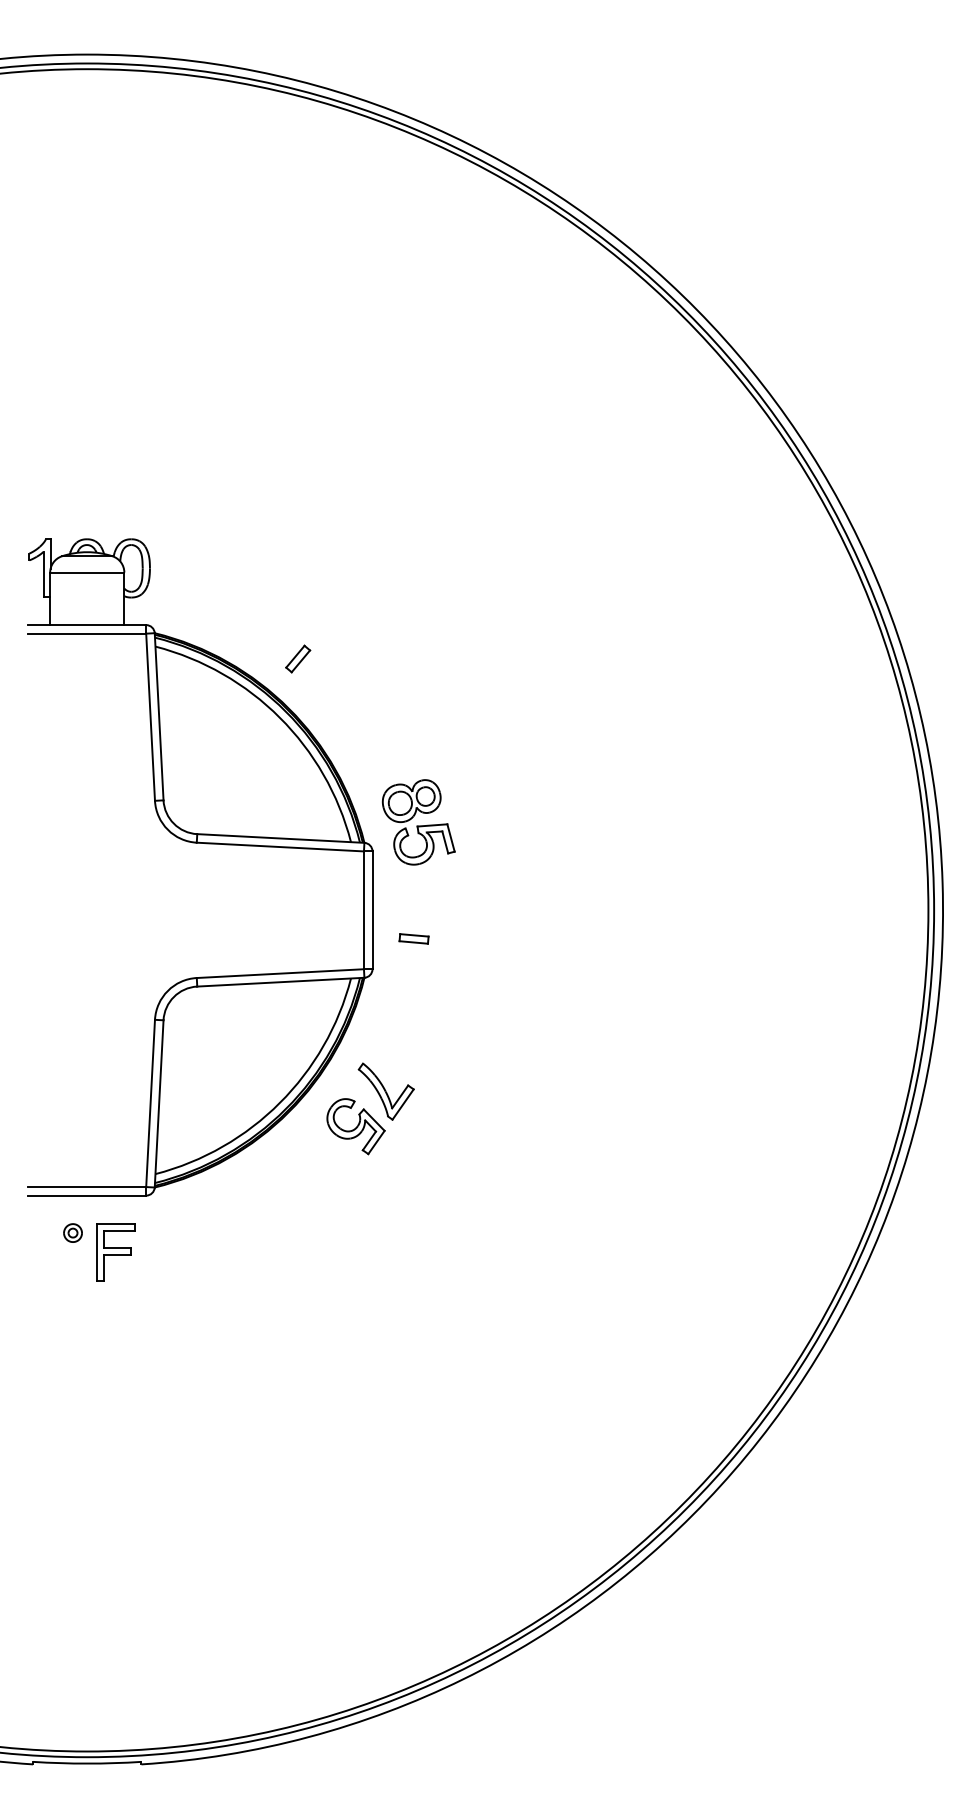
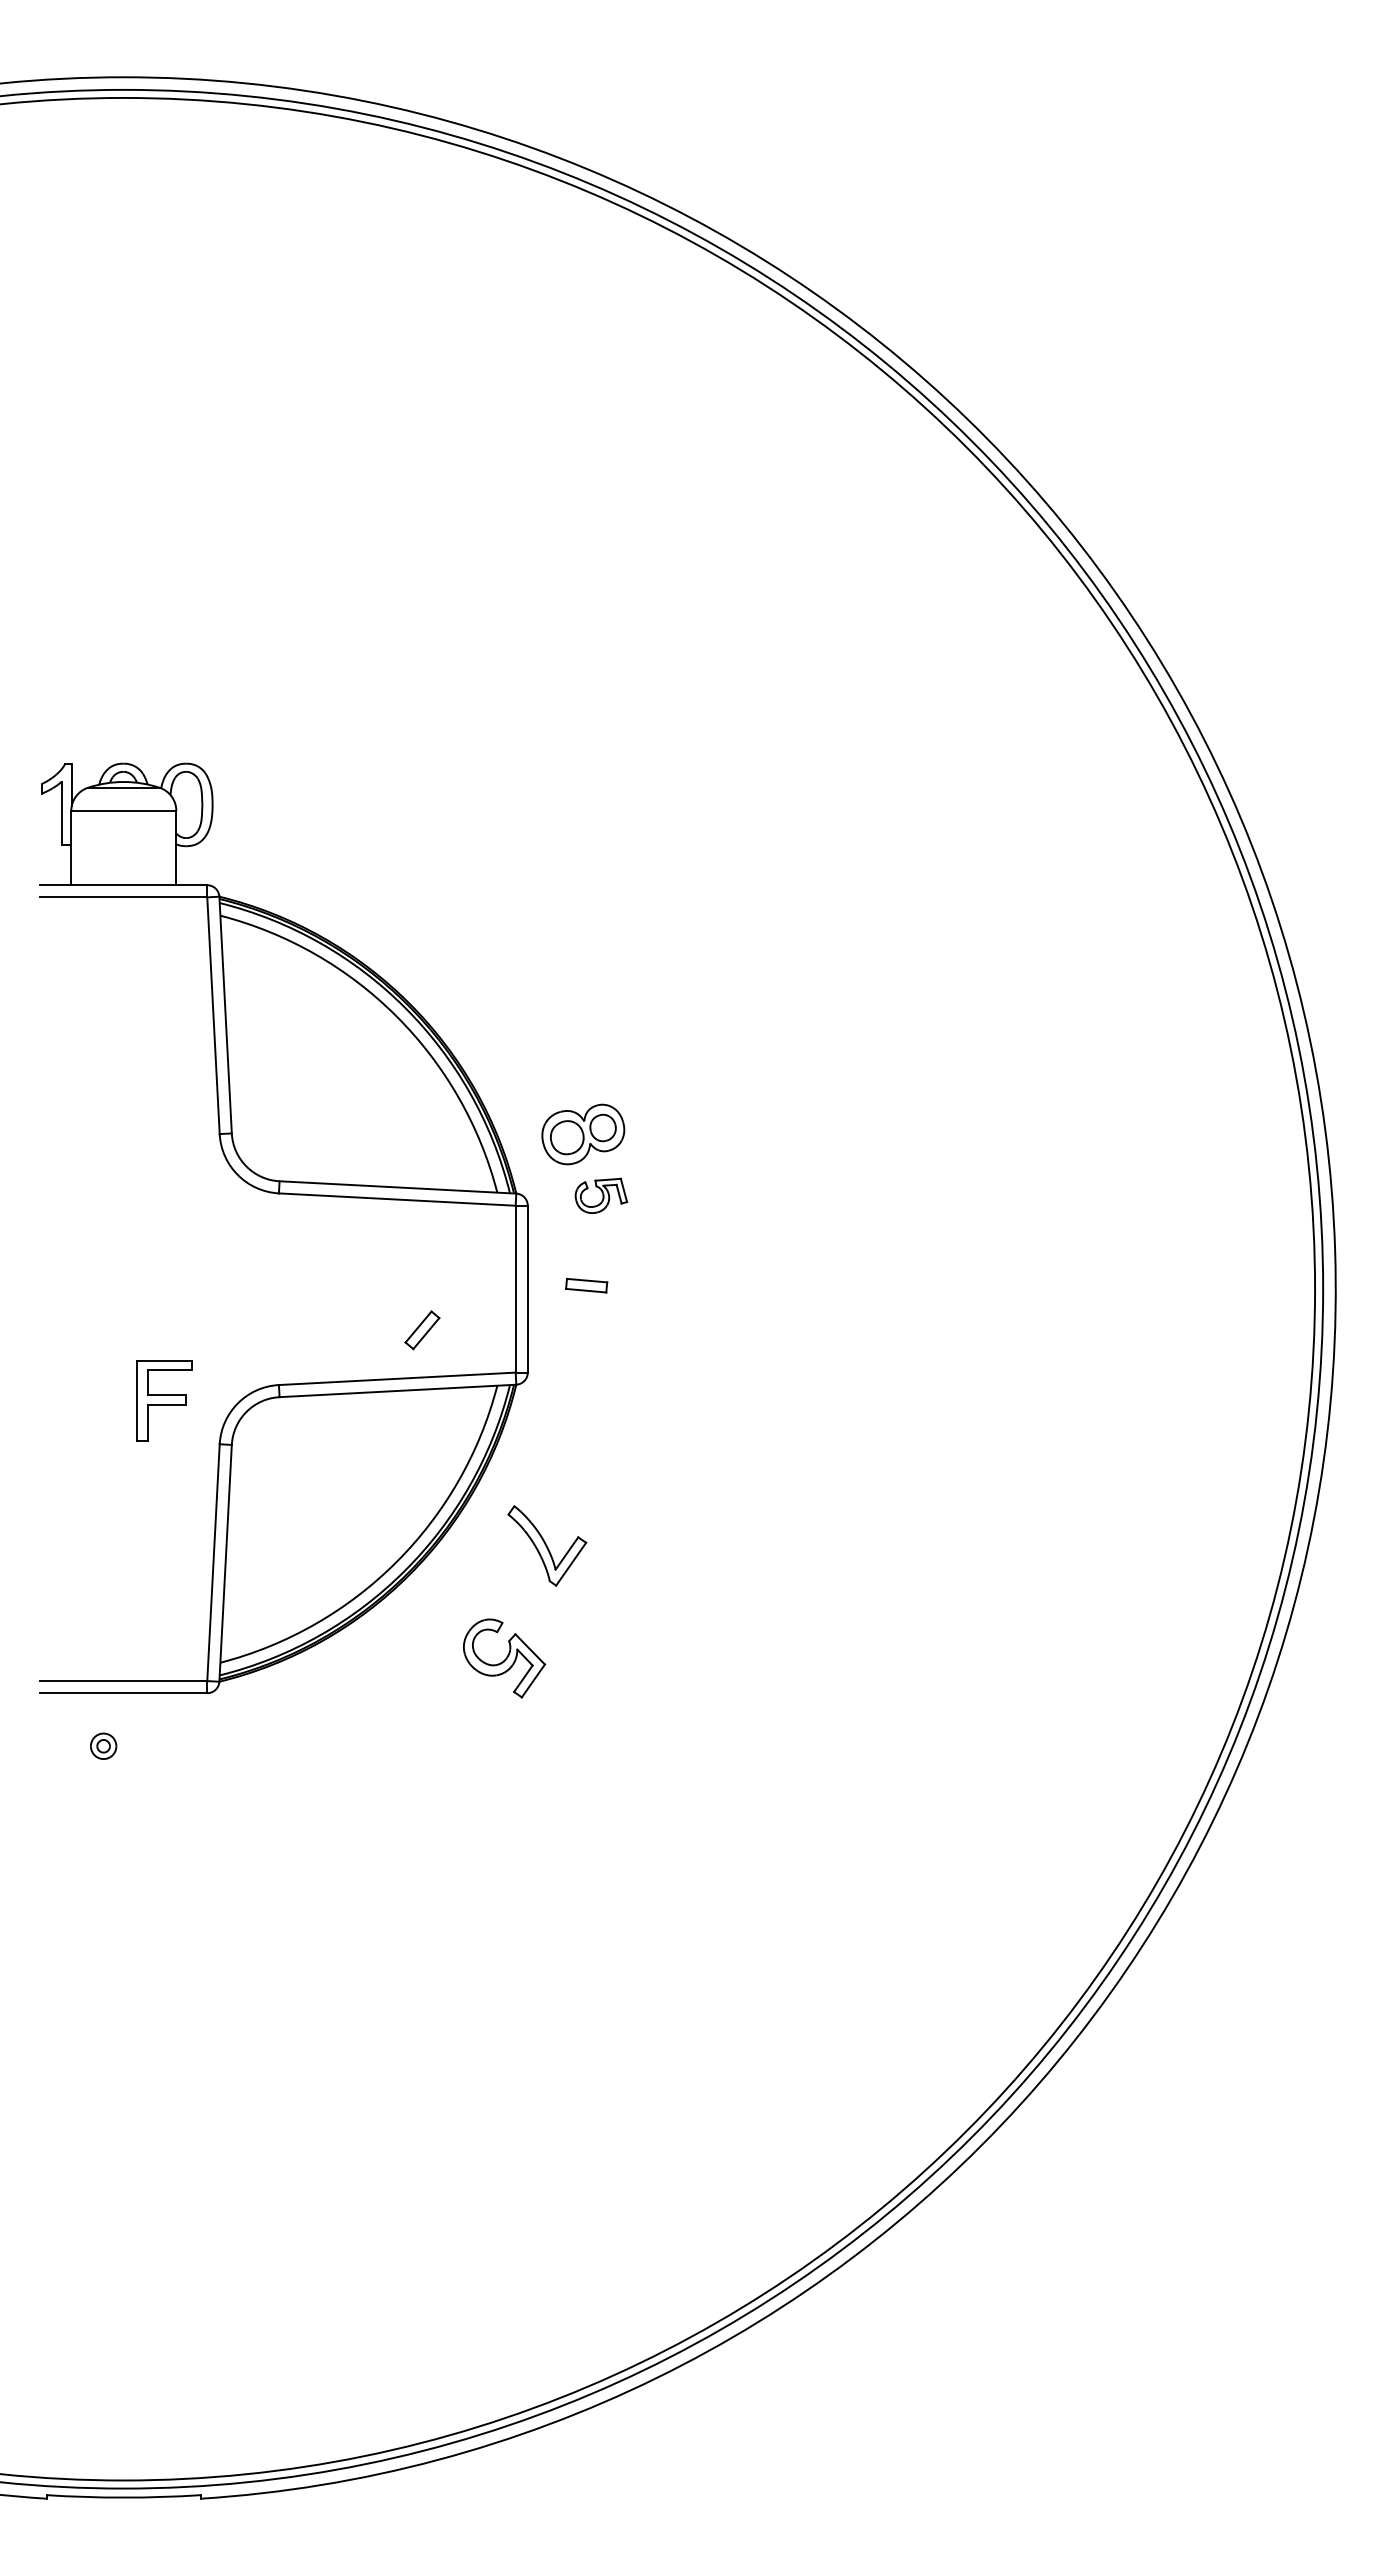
part: (298, 659) -> (422, 1330), moved
part: (424, 844) -> (601, 1195), size x0.6
part: (413, 938) -> (586, 1285), moved
part: (356, 1126) -> (504, 1658), moved
part: (116, 1252) -> (164, 1400), moved

